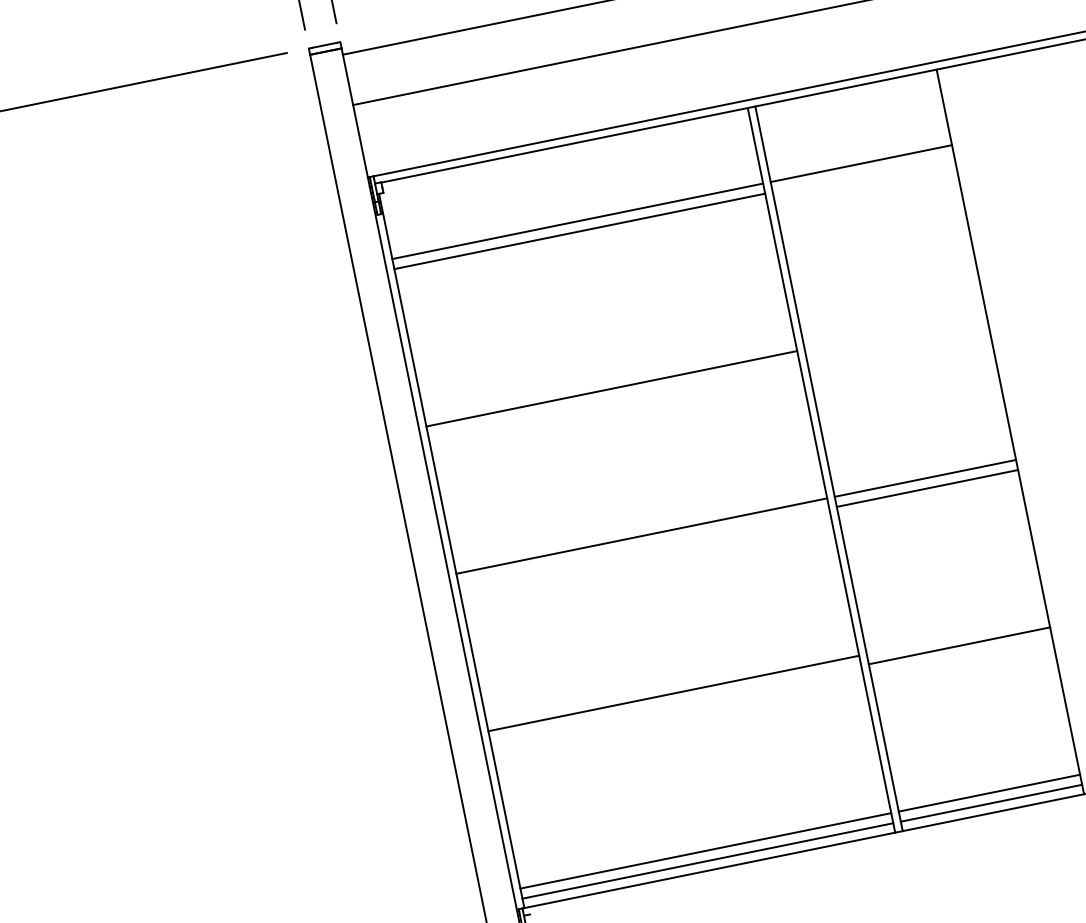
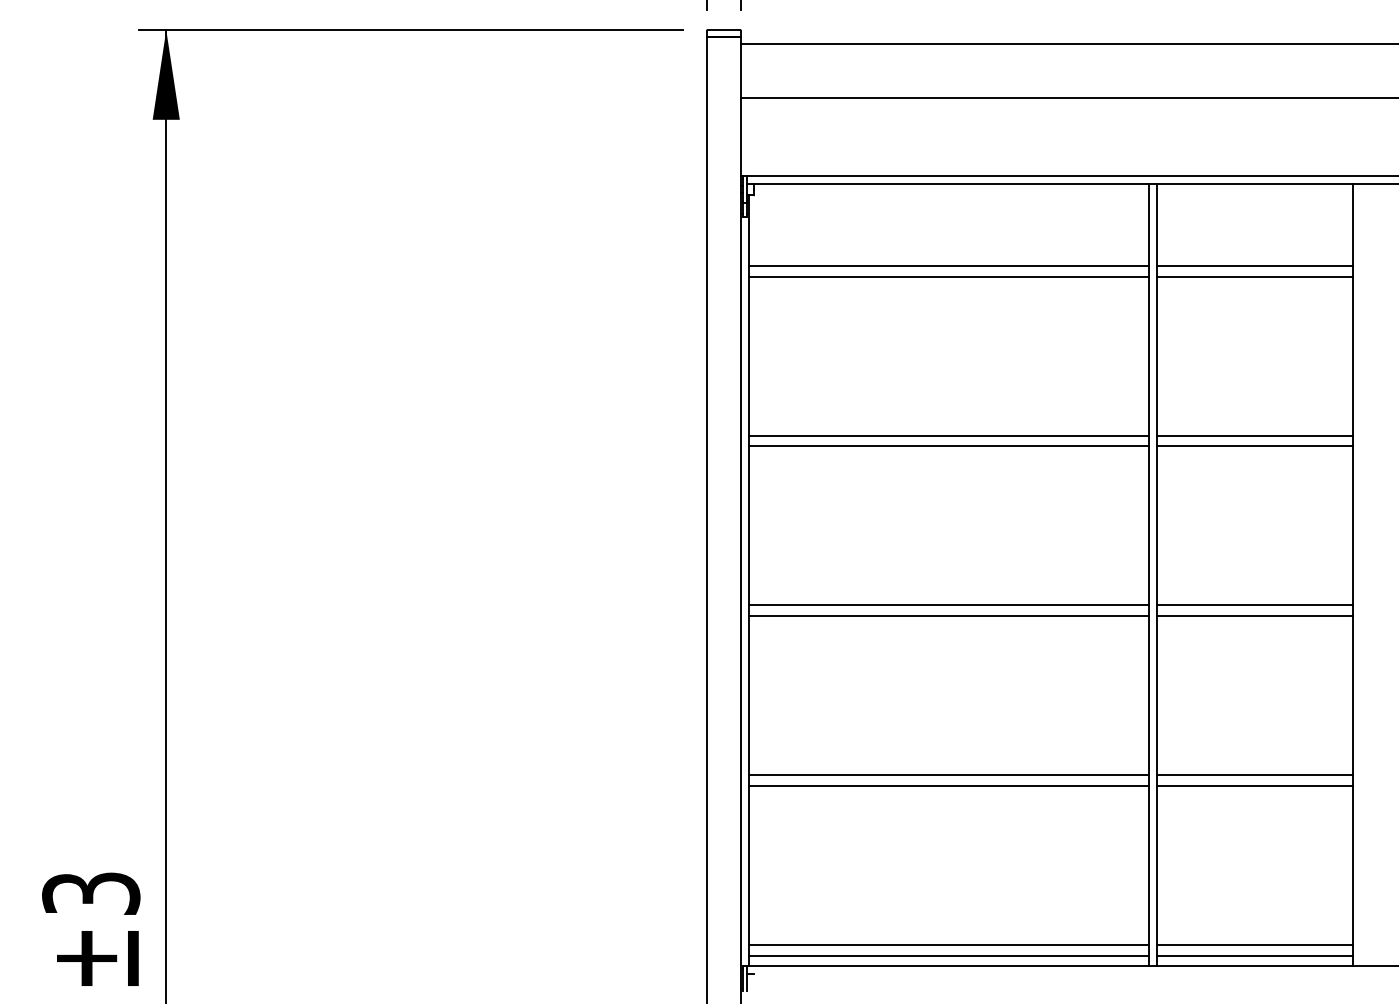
line: (862, 173) -> (1254, 276), added
line: (892, 321) -> (1254, 435), added
line: (894, 331) -> (1254, 446), added
line: (610, 378) -> (949, 435), added
line: (644, 546) -> (949, 616), added
line: (956, 636) -> (1254, 775), added
line: (676, 703) -> (949, 786), added

